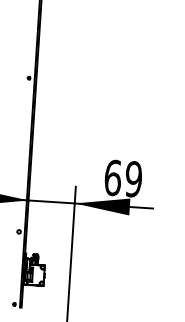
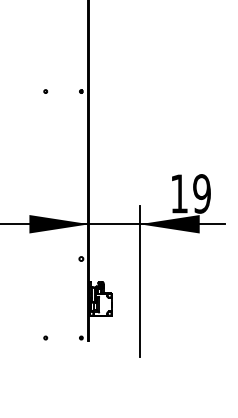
text: (113, 177) -> (179, 193), 69 -> 19

